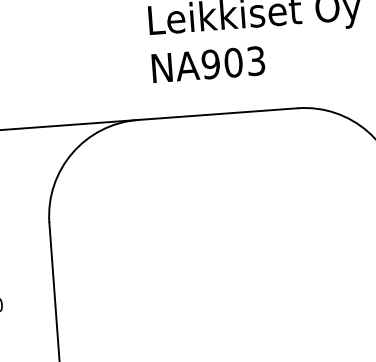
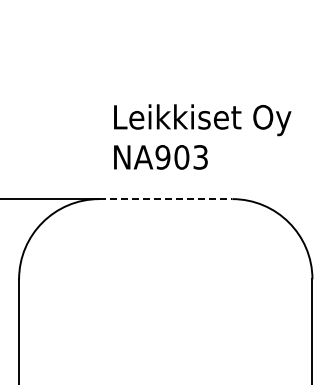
line: (217, 114) -> (165, 199), solid -> dashed

